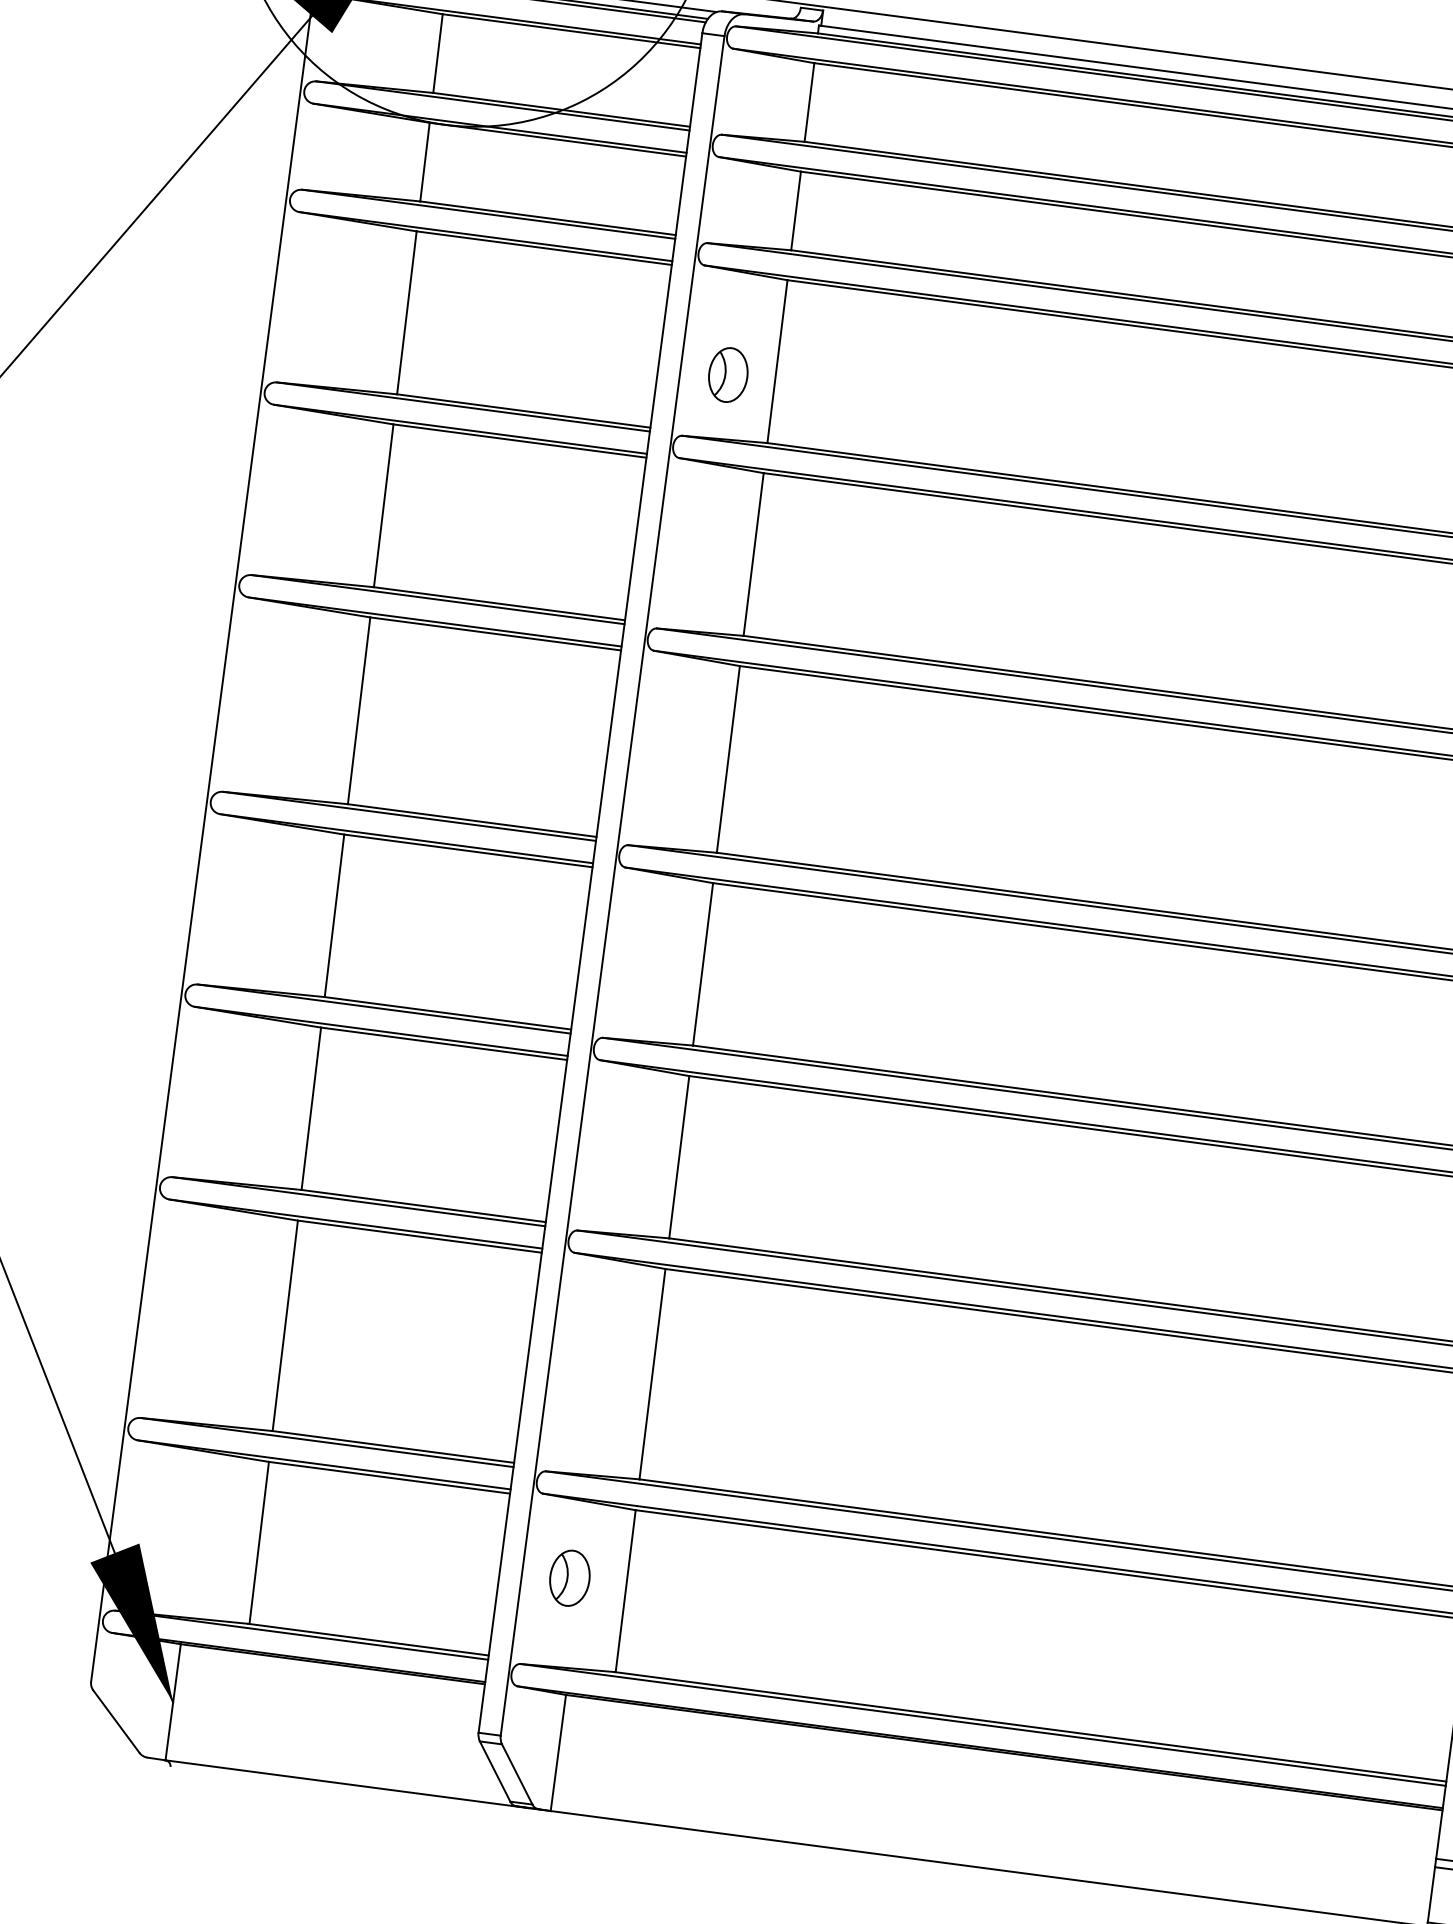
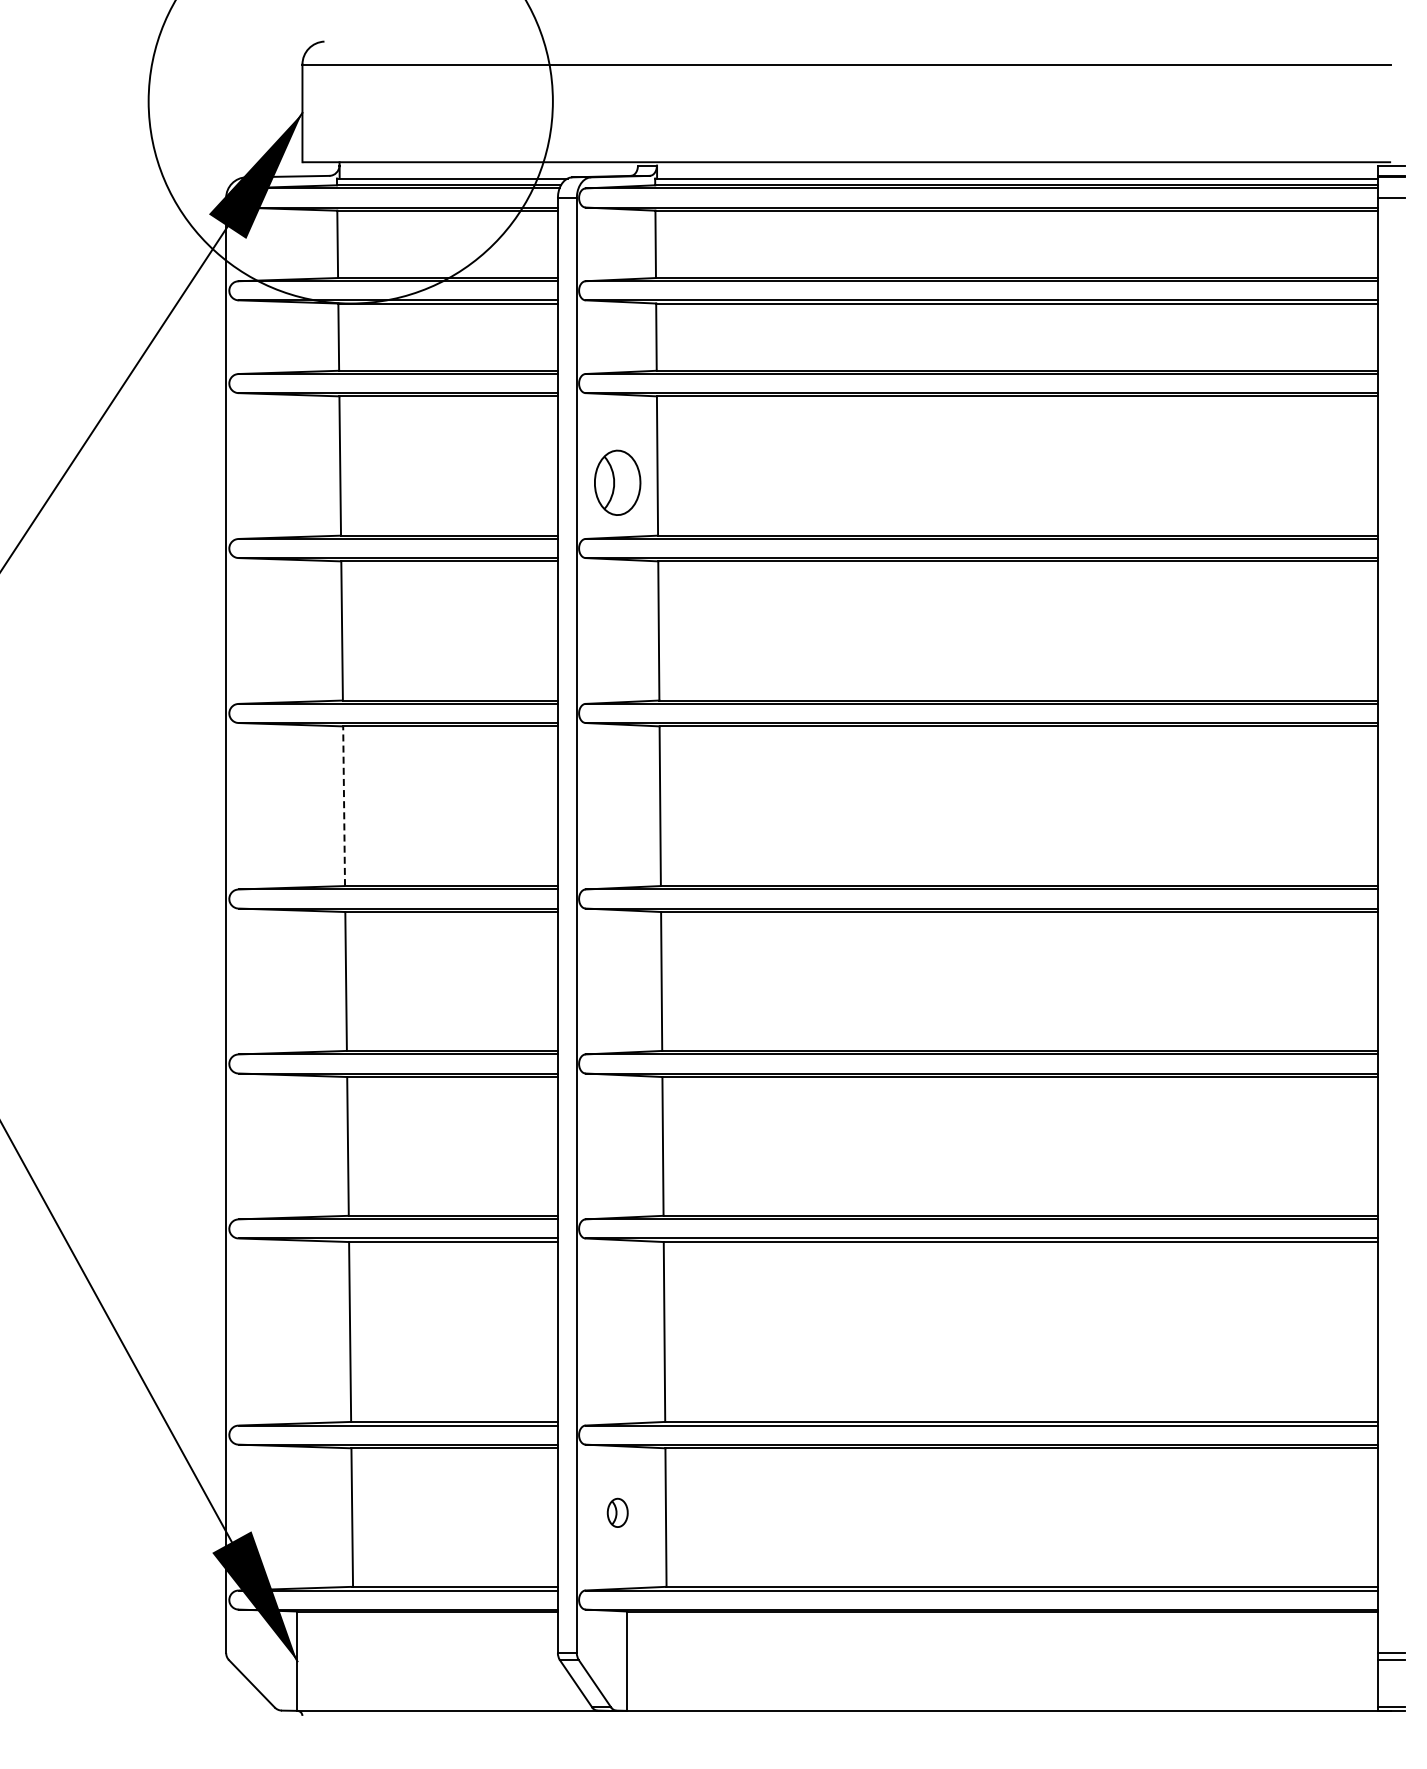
part: (728, 374) -> (617, 482), size x1.4
line: (359, 711) -> (344, 806), solid -> dashed
part: (569, 1577) -> (617, 1512), size x0.6

